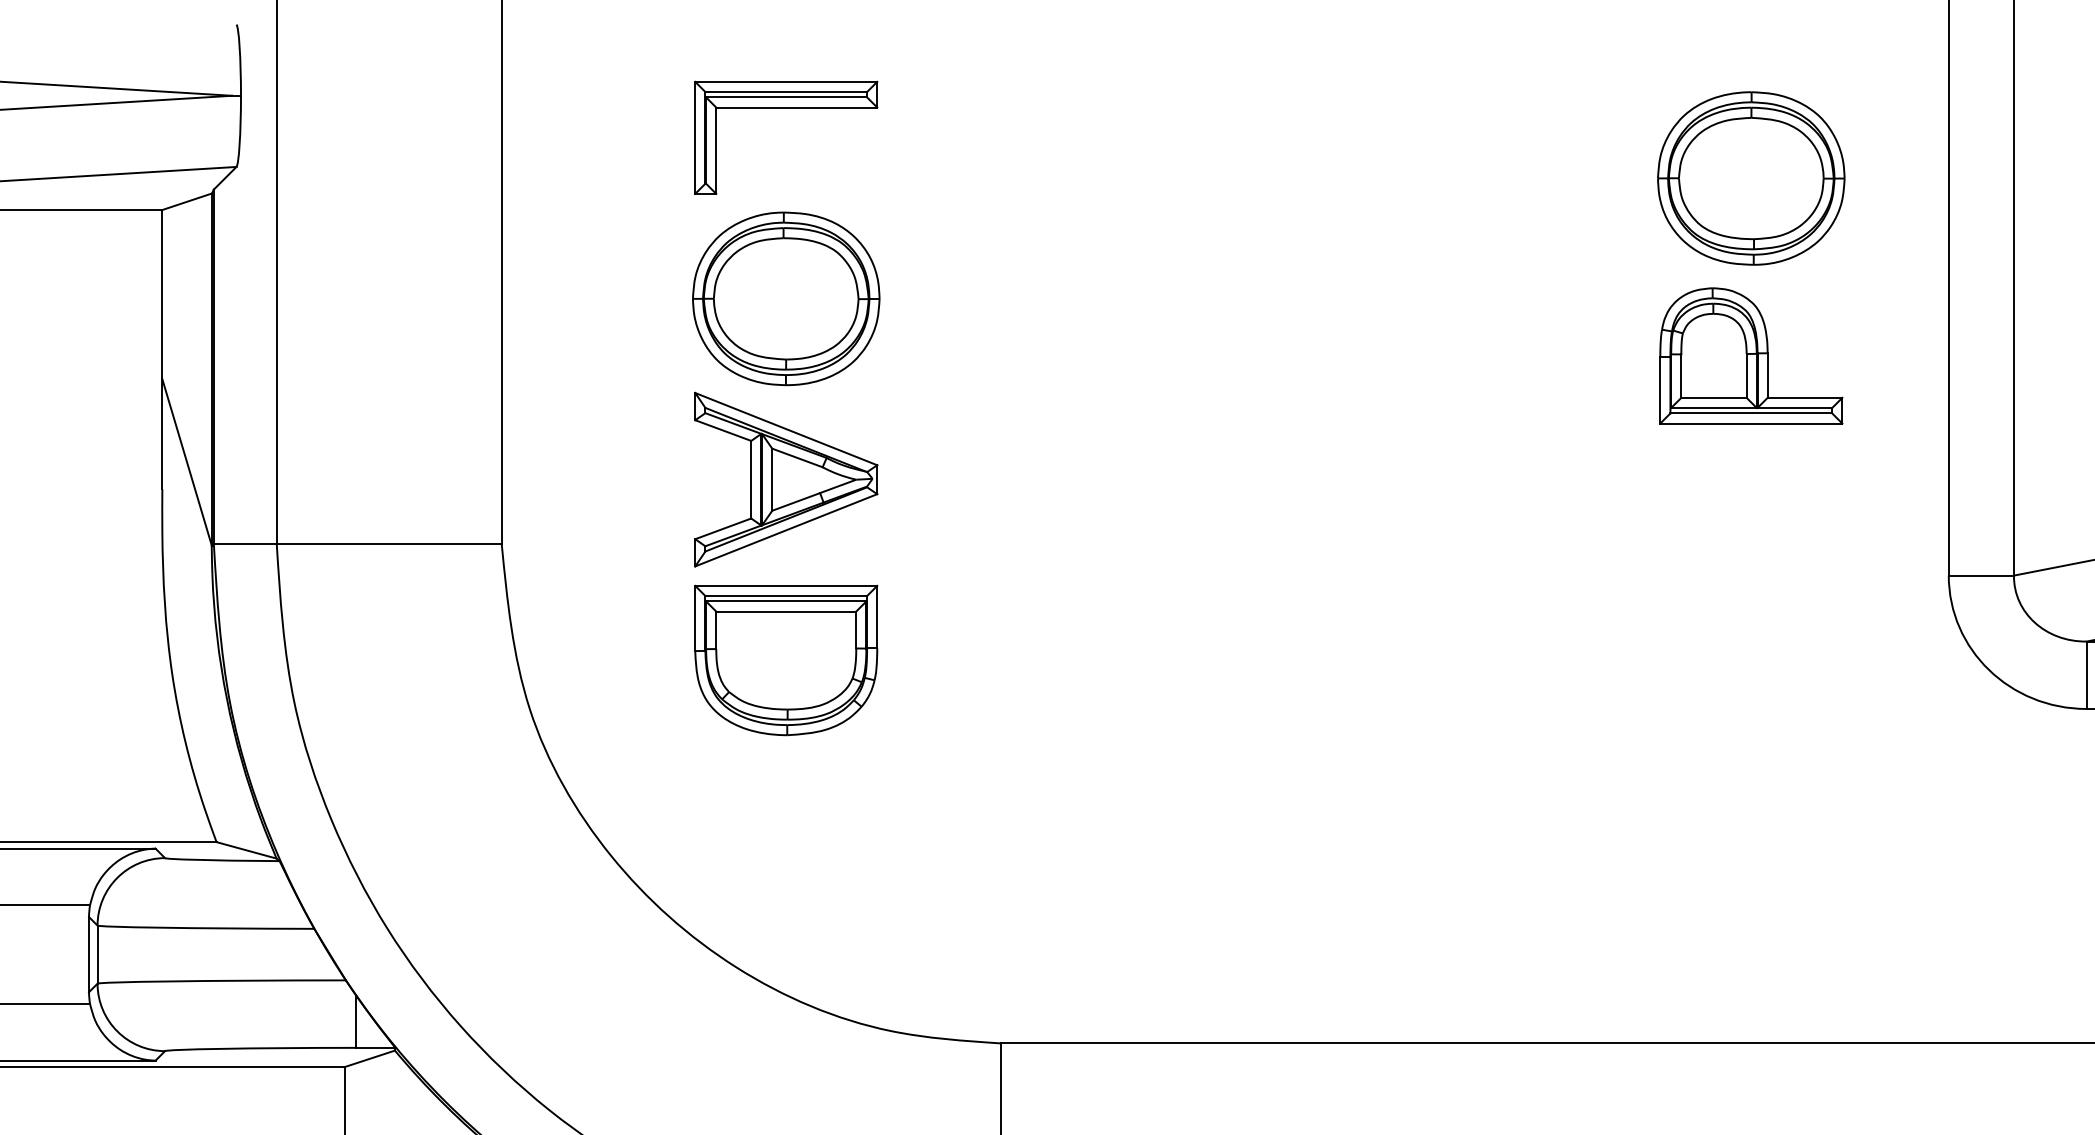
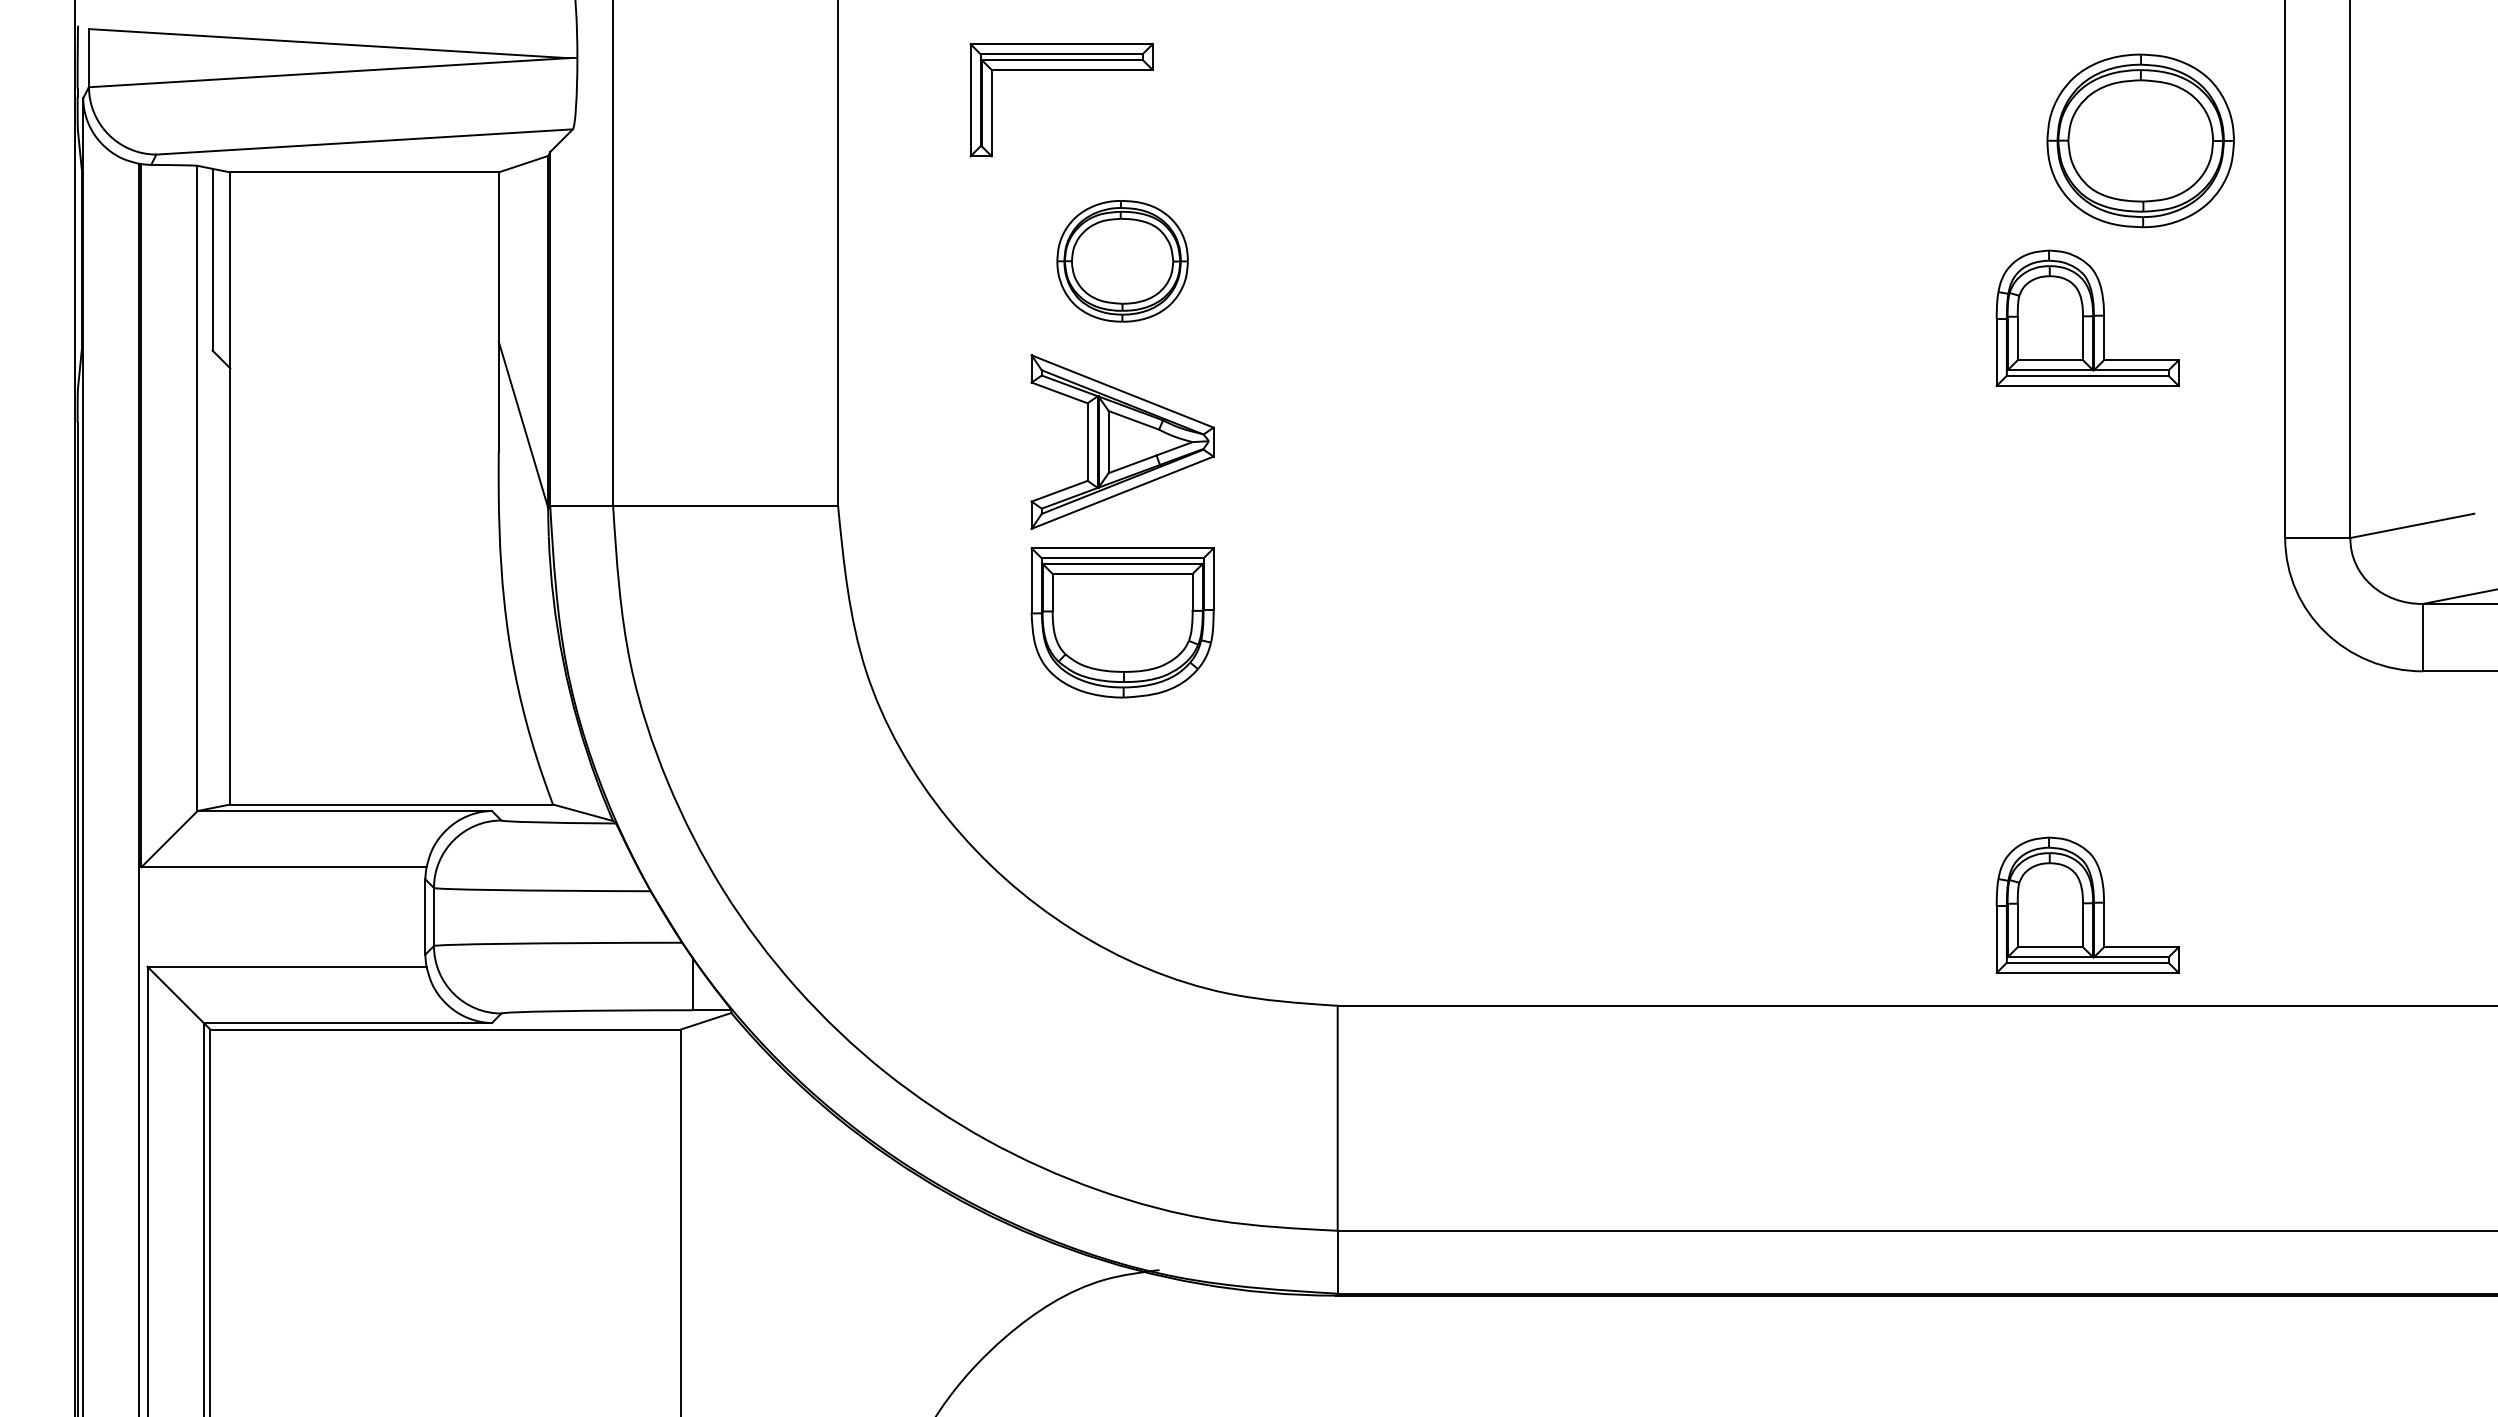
part: (786, 108) -> (1061, 70), moved
part: (1751, 178) -> (2140, 140), moved
part: (786, 299) -> (1122, 261), size x0.7
part: (1751, 942) -> (2087, 904), added

